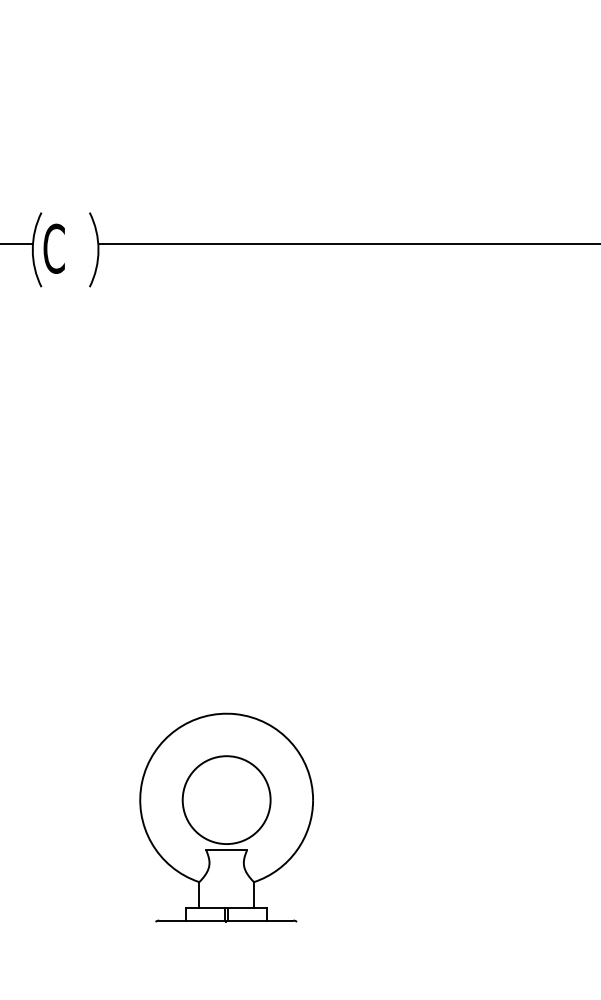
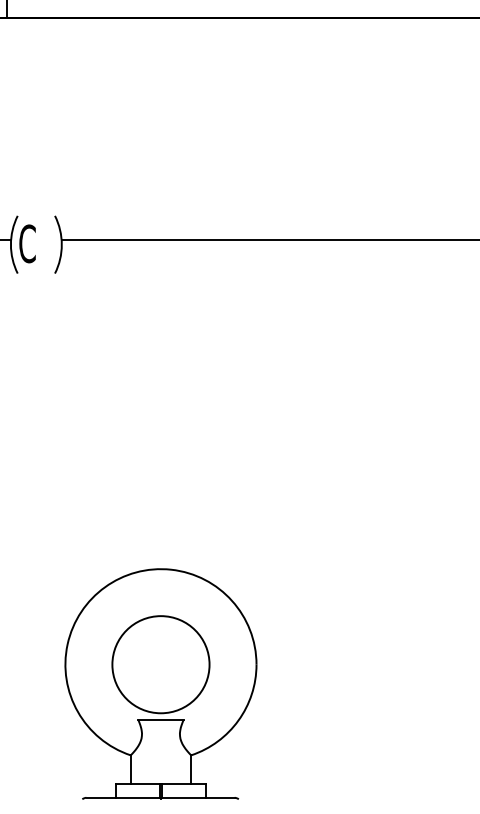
part: (226, 816) -> (160, 683), size x1.43

